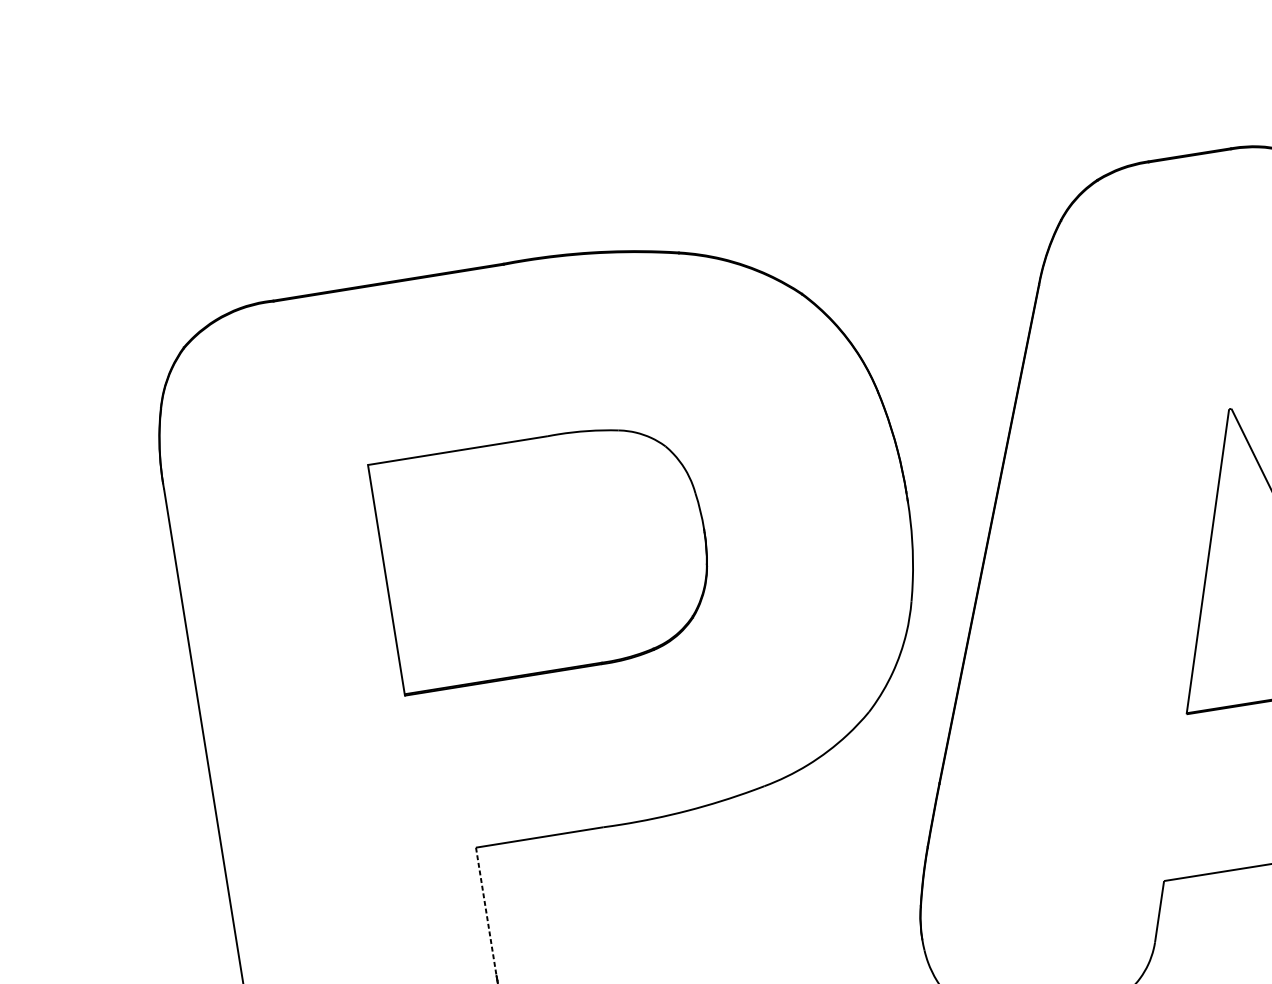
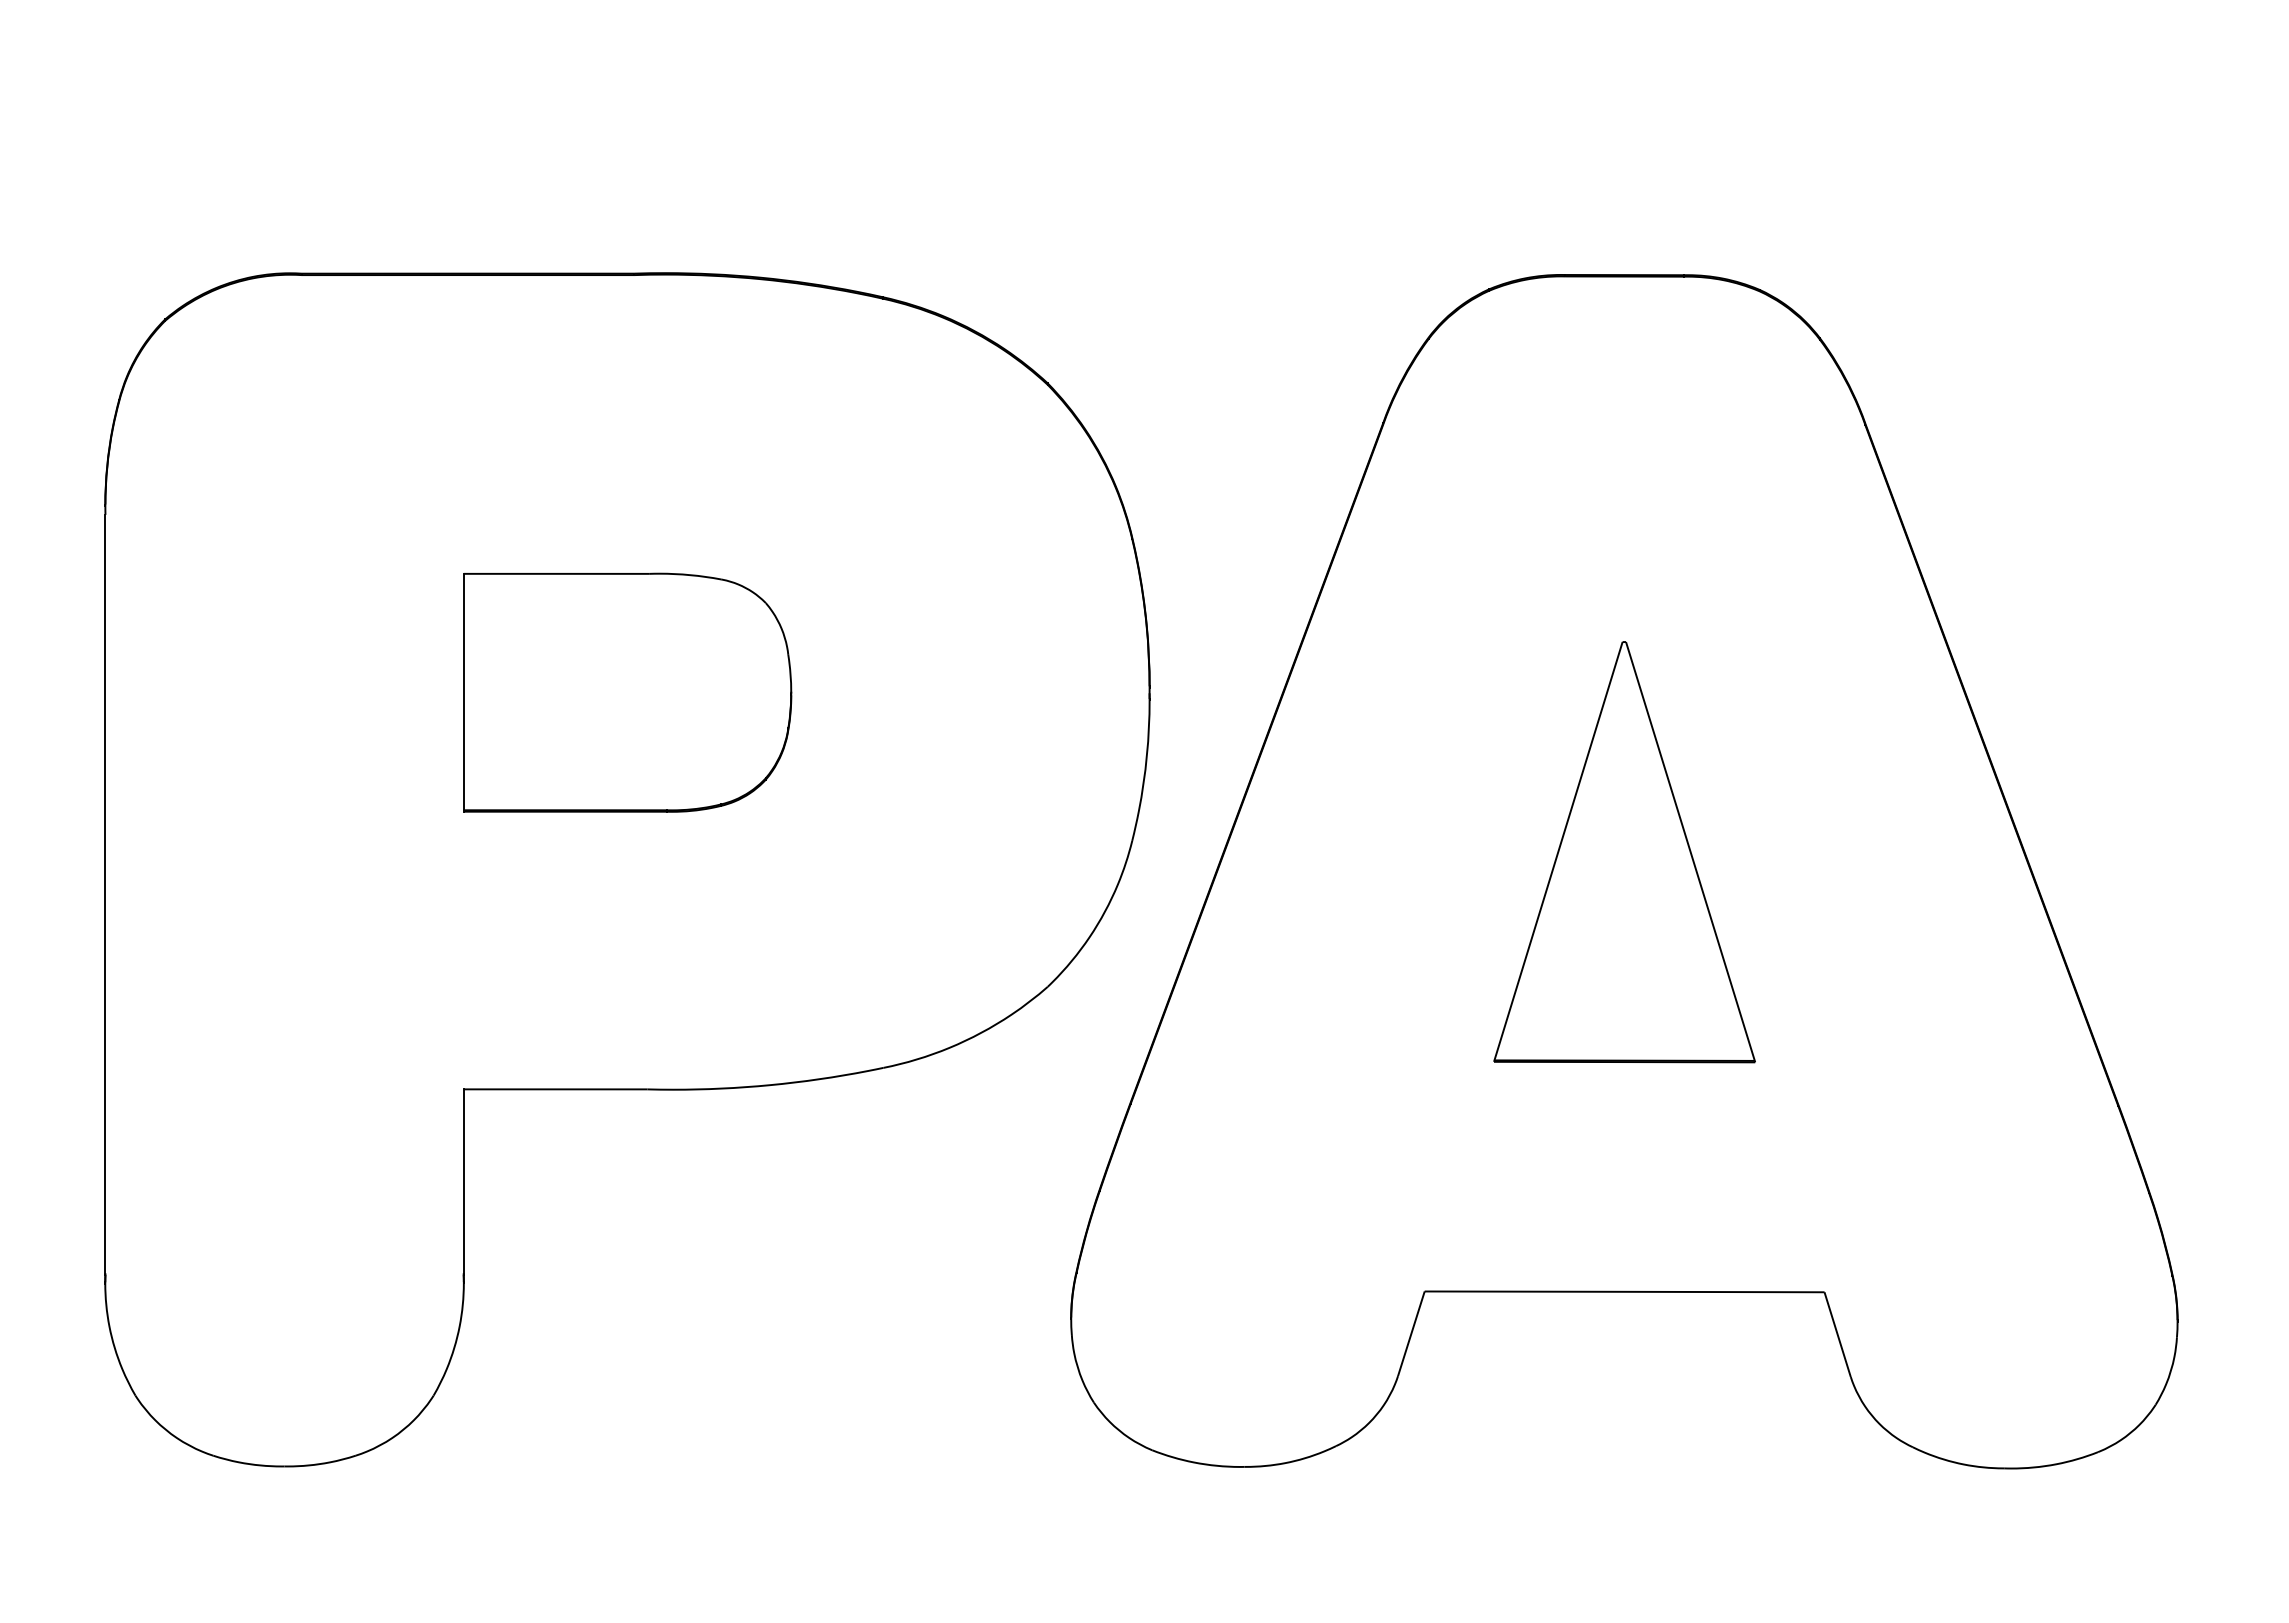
part: (545, 554) -> (627, 692), size x0.71
line: (486, 912) -> (463, 1182), dashed -> solid

